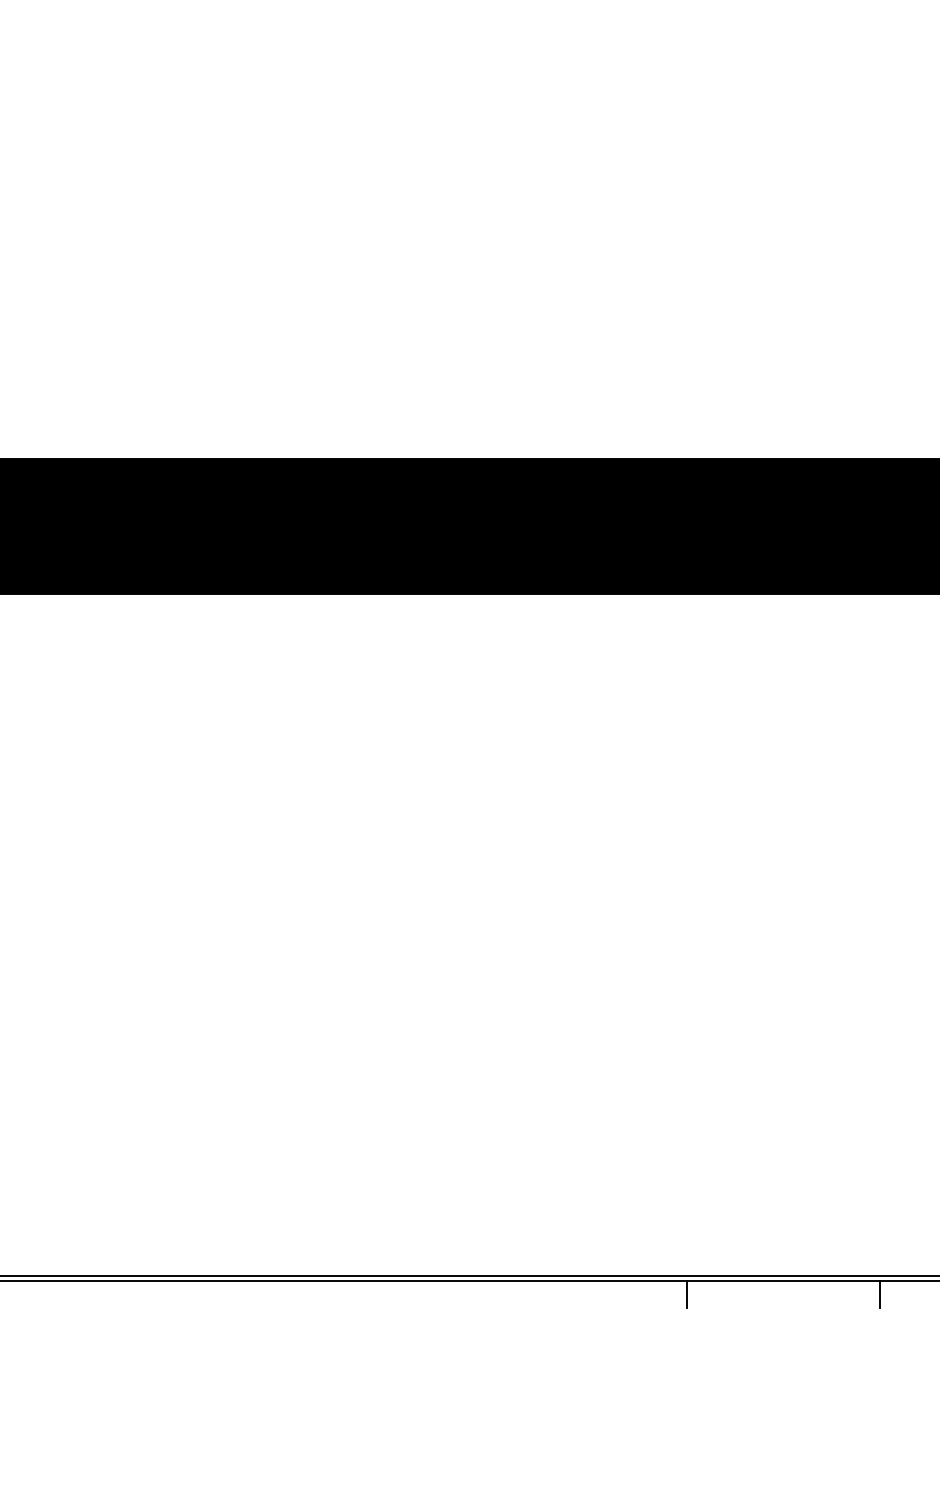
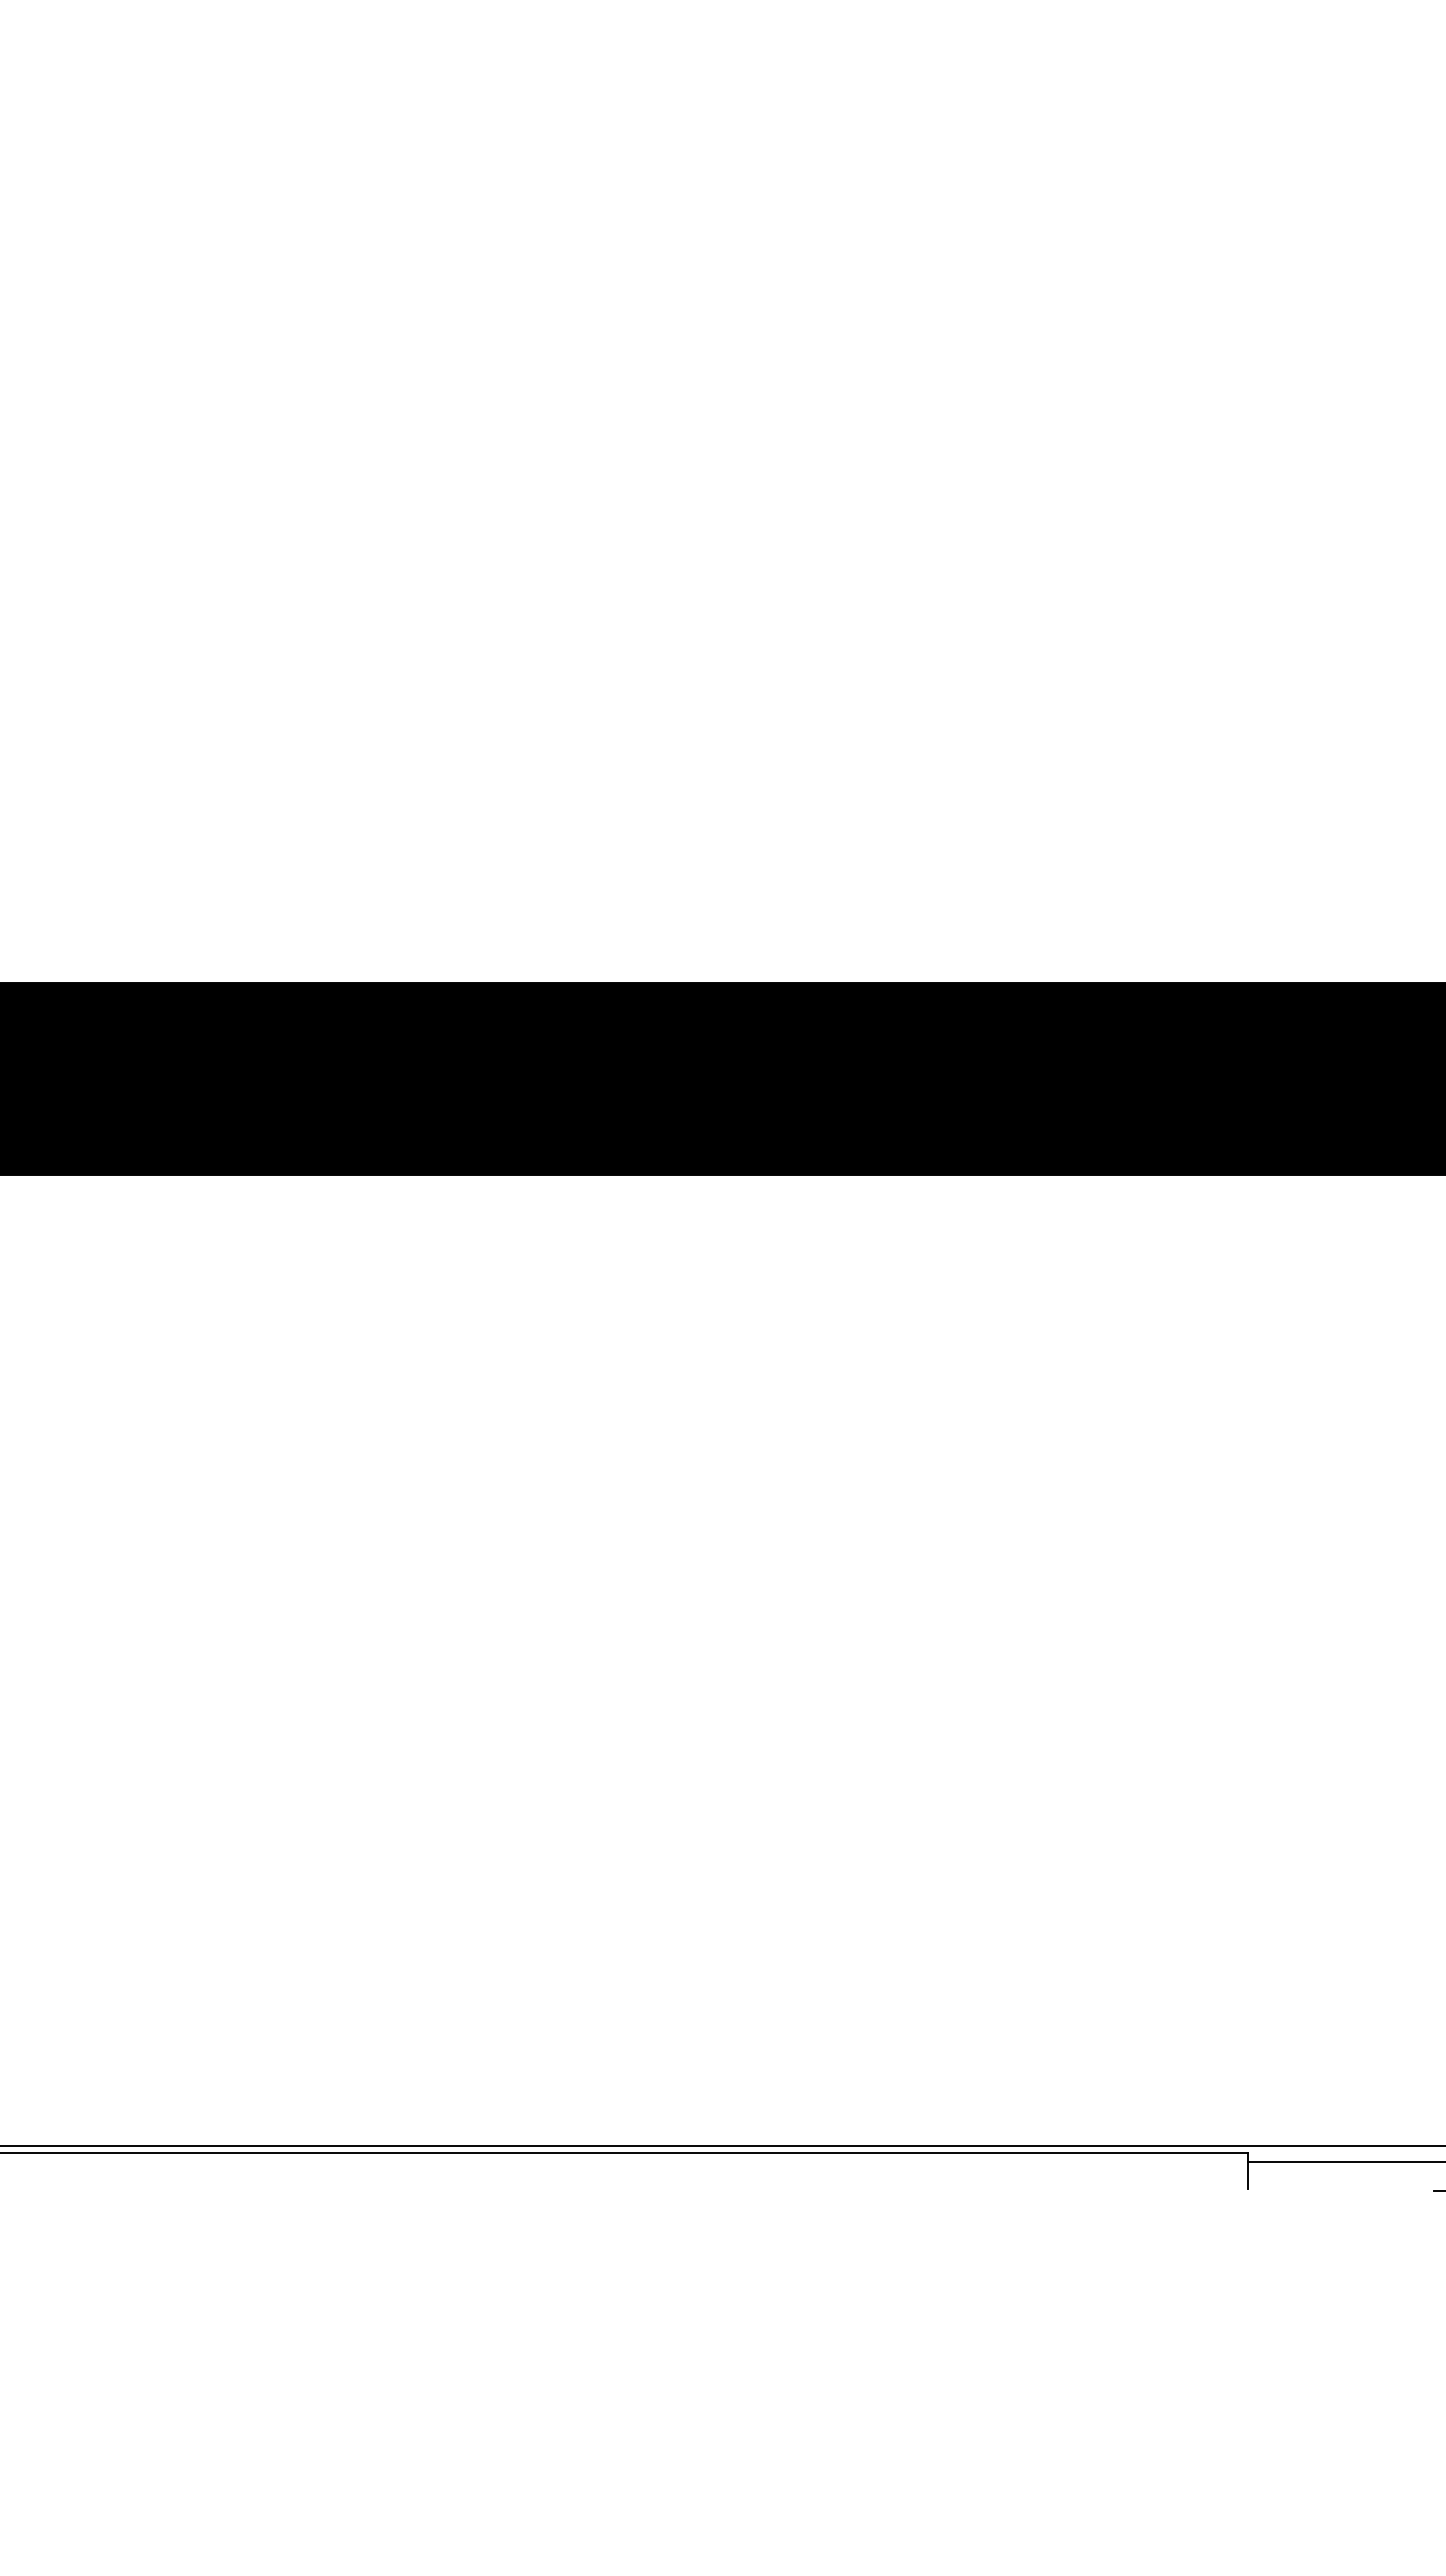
line: (687, 1294) -> (864, 2171), removed
line: (879, 1294) -> (1138, 2171), removed

